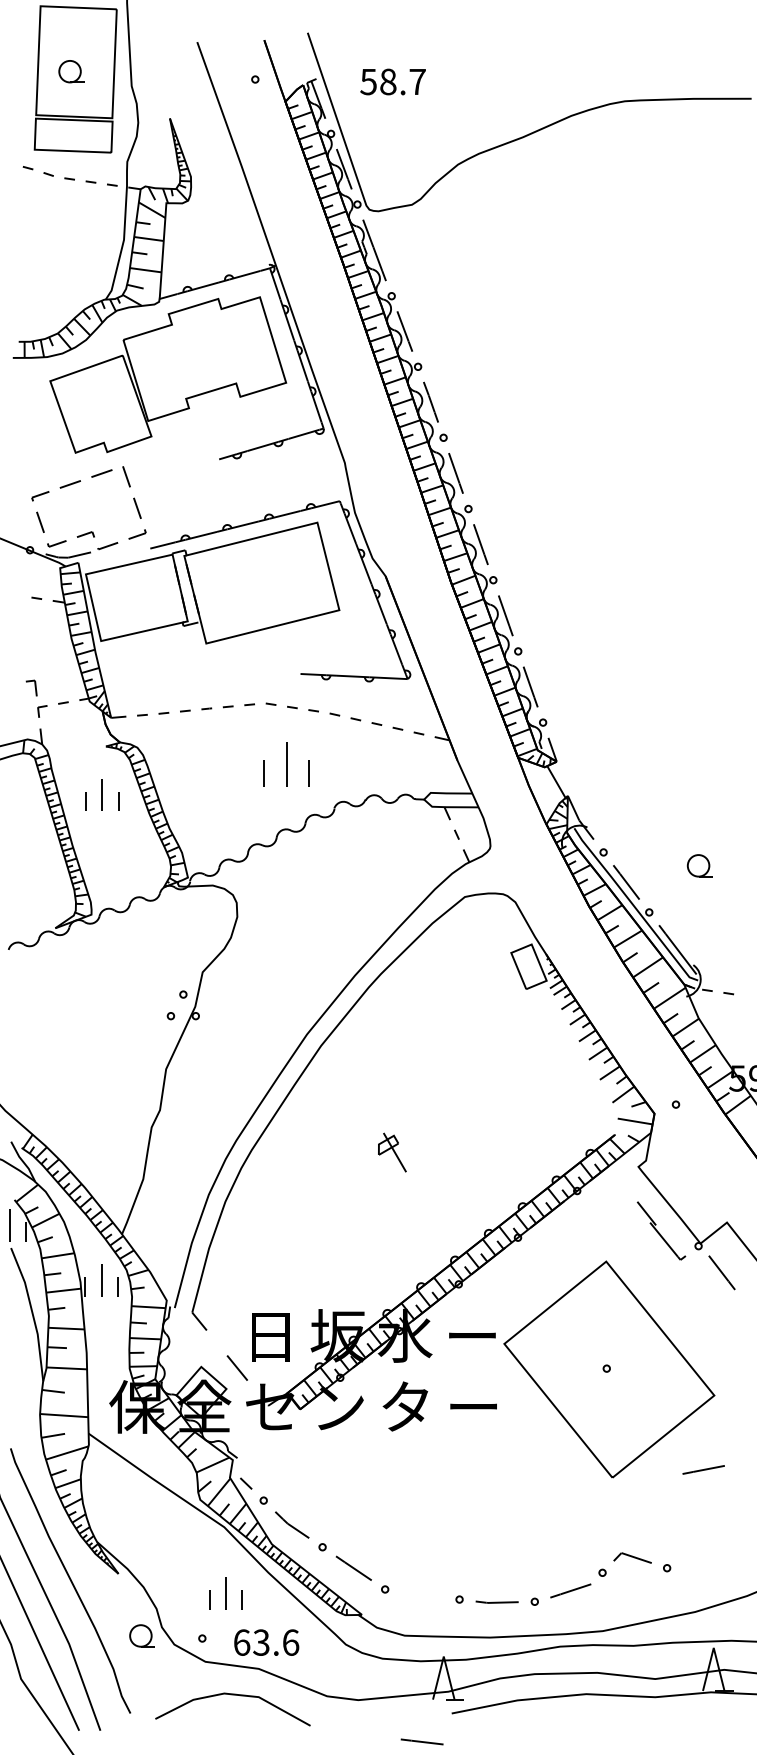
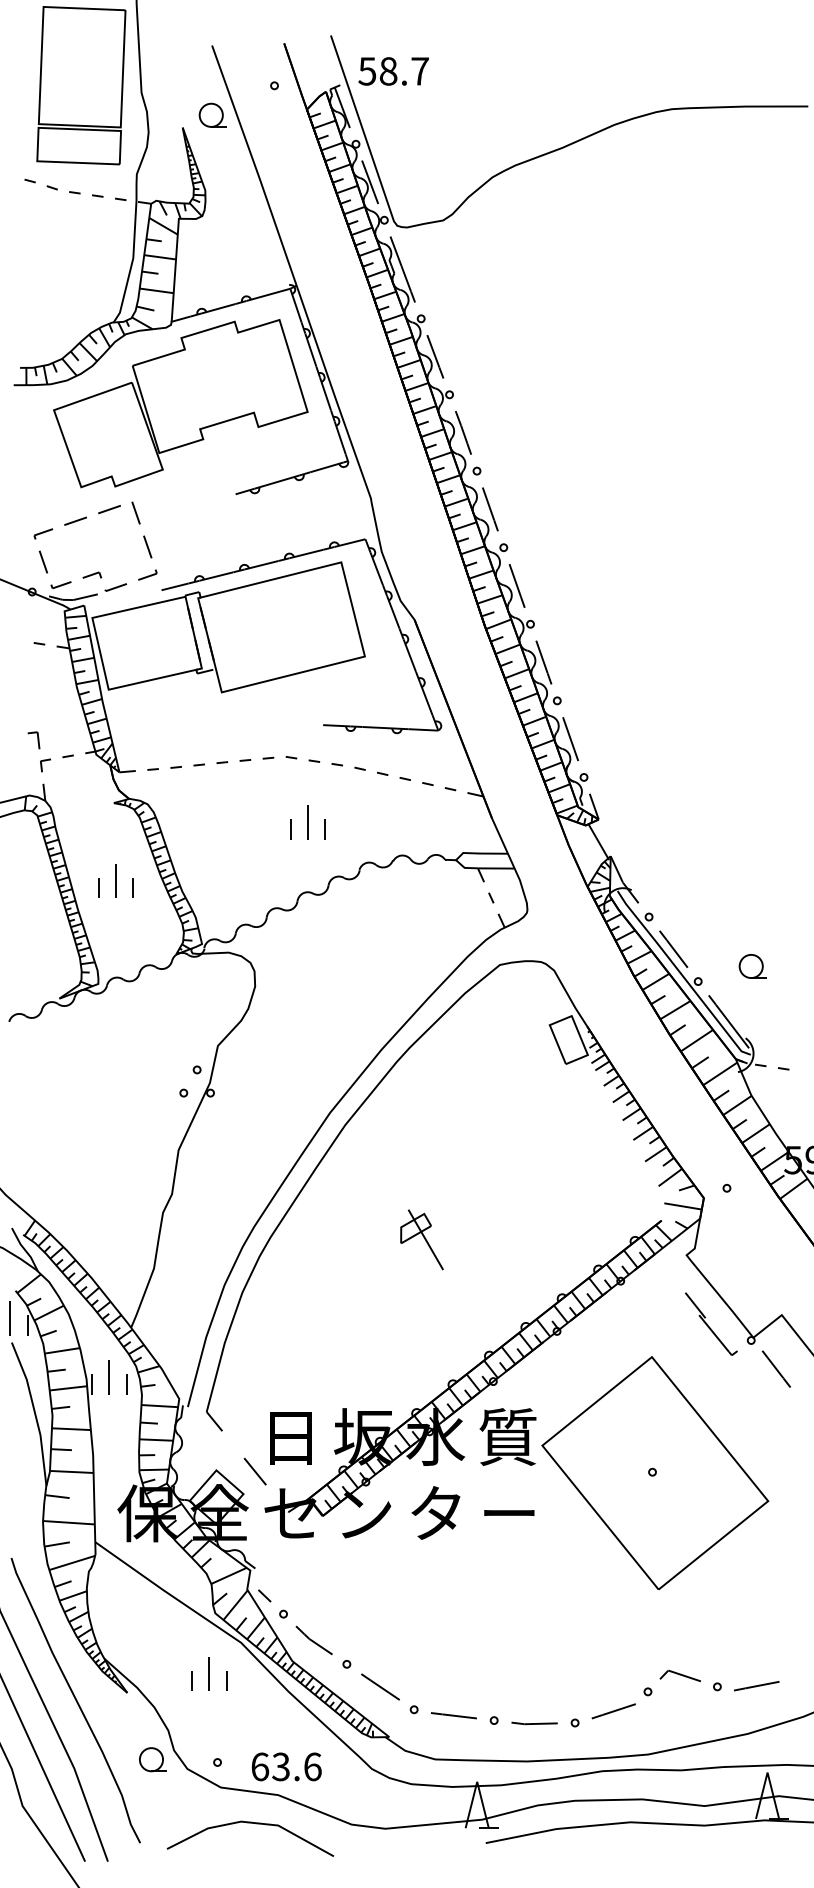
part: (71, 70) -> (212, 114), moved
text: (392, 82) -> (393, 71), moved
part: (285, 764) -> (307, 822), size x0.71
part: (101, 794) -> (115, 880), moved
part: (699, 865) -> (752, 966), moved
part: (391, 1152) -> (421, 1239), size x1.43
text: (471, 1335) -> (507, 1436), ー -> 質
line: (703, 1470) -> (756, 1686), moved
part: (226, 1592) -> (209, 1673), moved
line: (421, 1741) -> (453, 1715), moved

